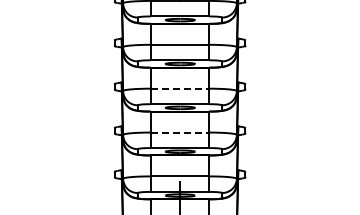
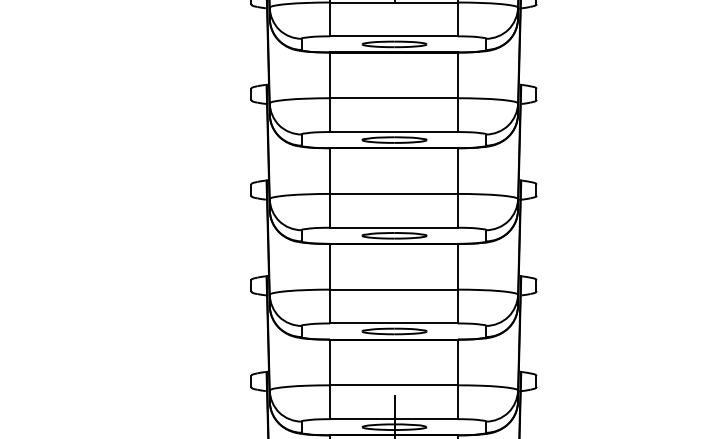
line: (180, 88) -> (395, 193), dashed -> solid
line: (180, 132) -> (395, 289), dashed -> solid

